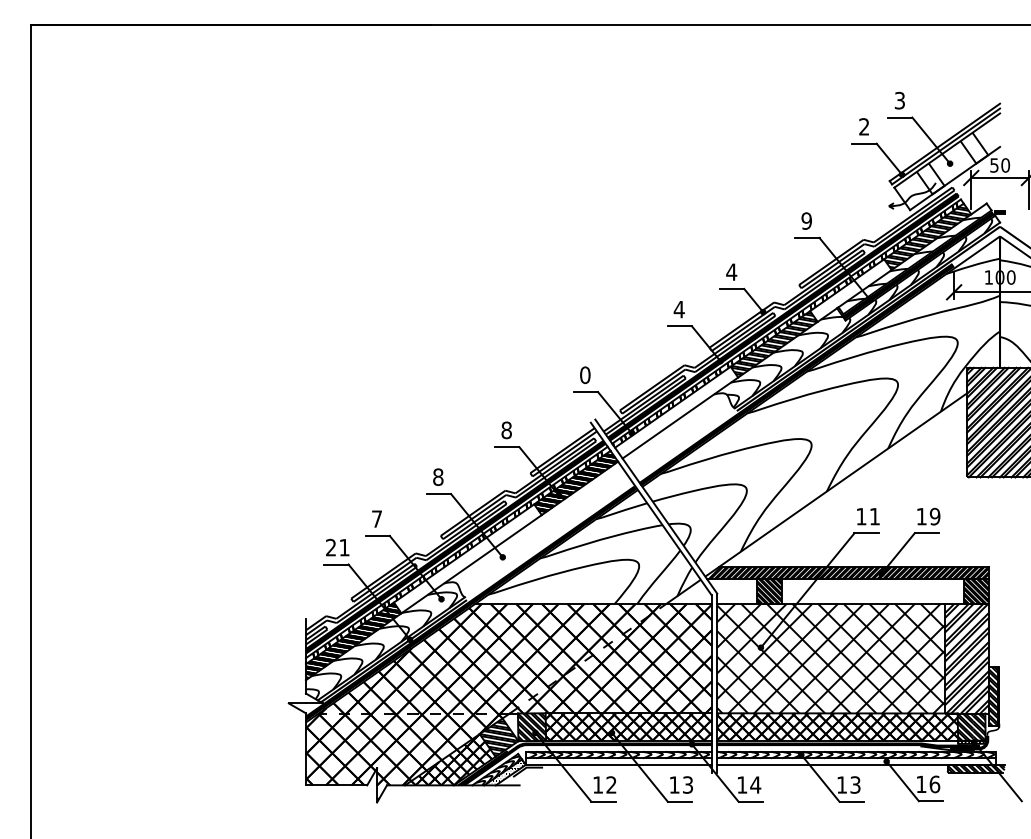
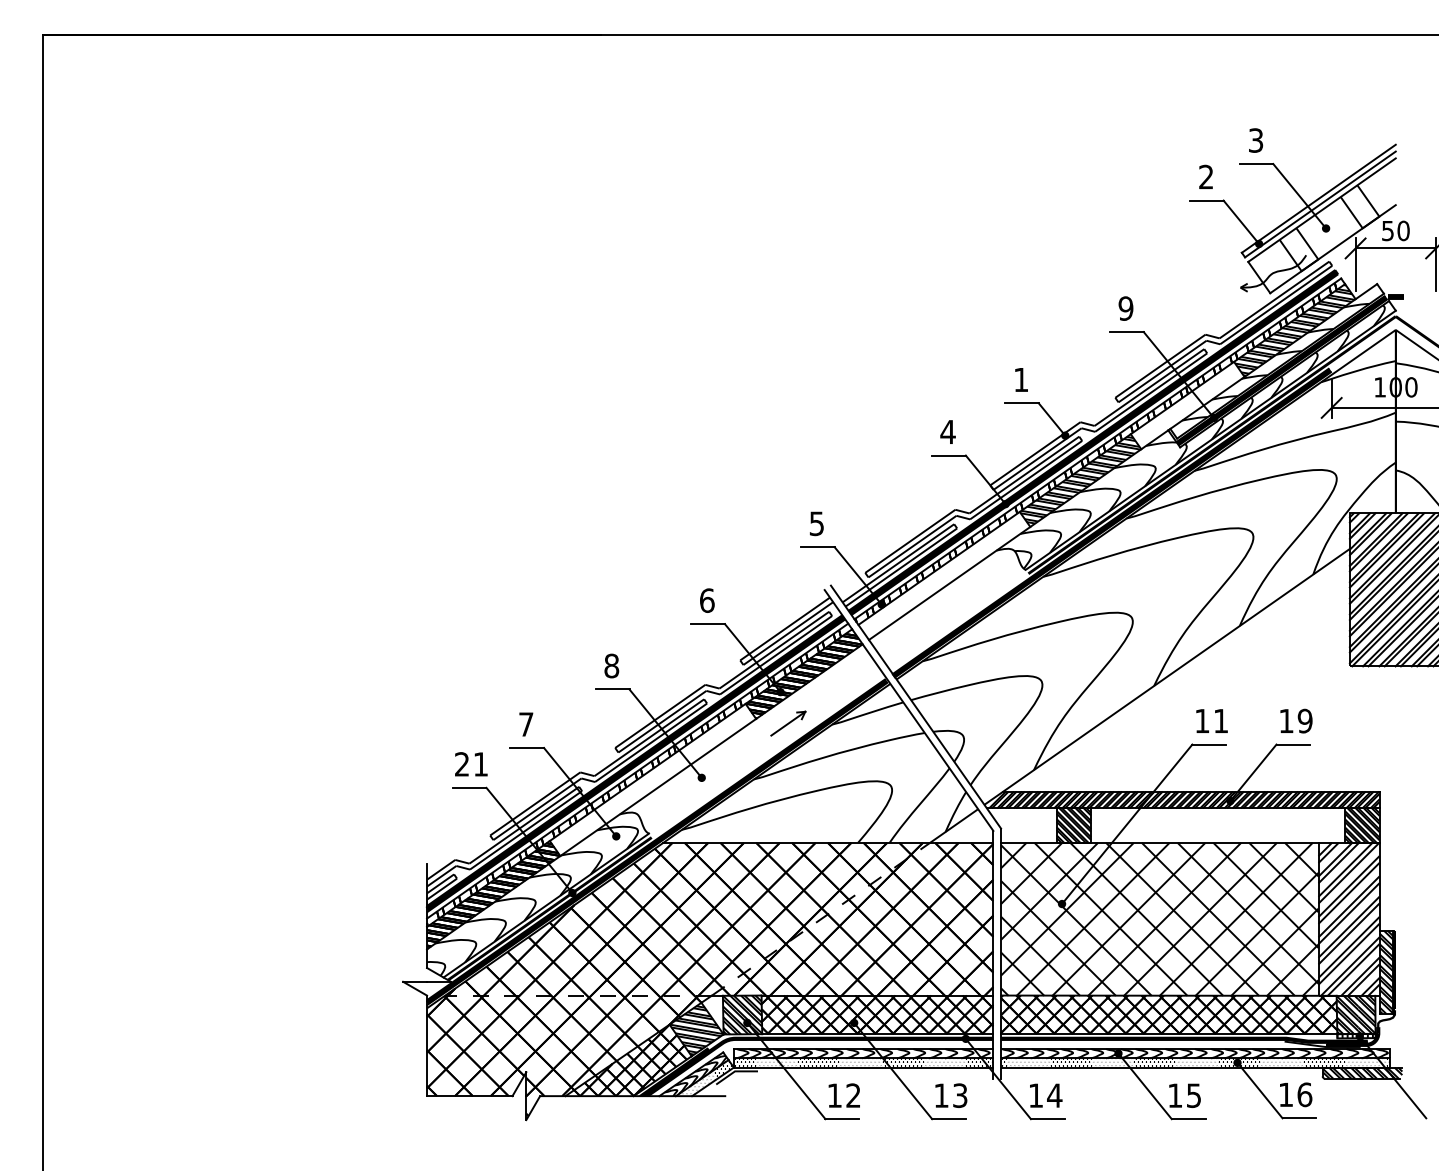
text: (731, 271) -> (1020, 378), 4 -> 1
text: (585, 375) -> (817, 524), 0 -> 5
text: (506, 429) -> (706, 599), 8 -> 6
part: (564, 518) -> (787, 723), added
hatch: (618, 760) -> (863, 1061), added
hatch: (856, 760) -> (1195, 1061), added
text: (855, 784) -> (1194, 1094), 13 -> 15

